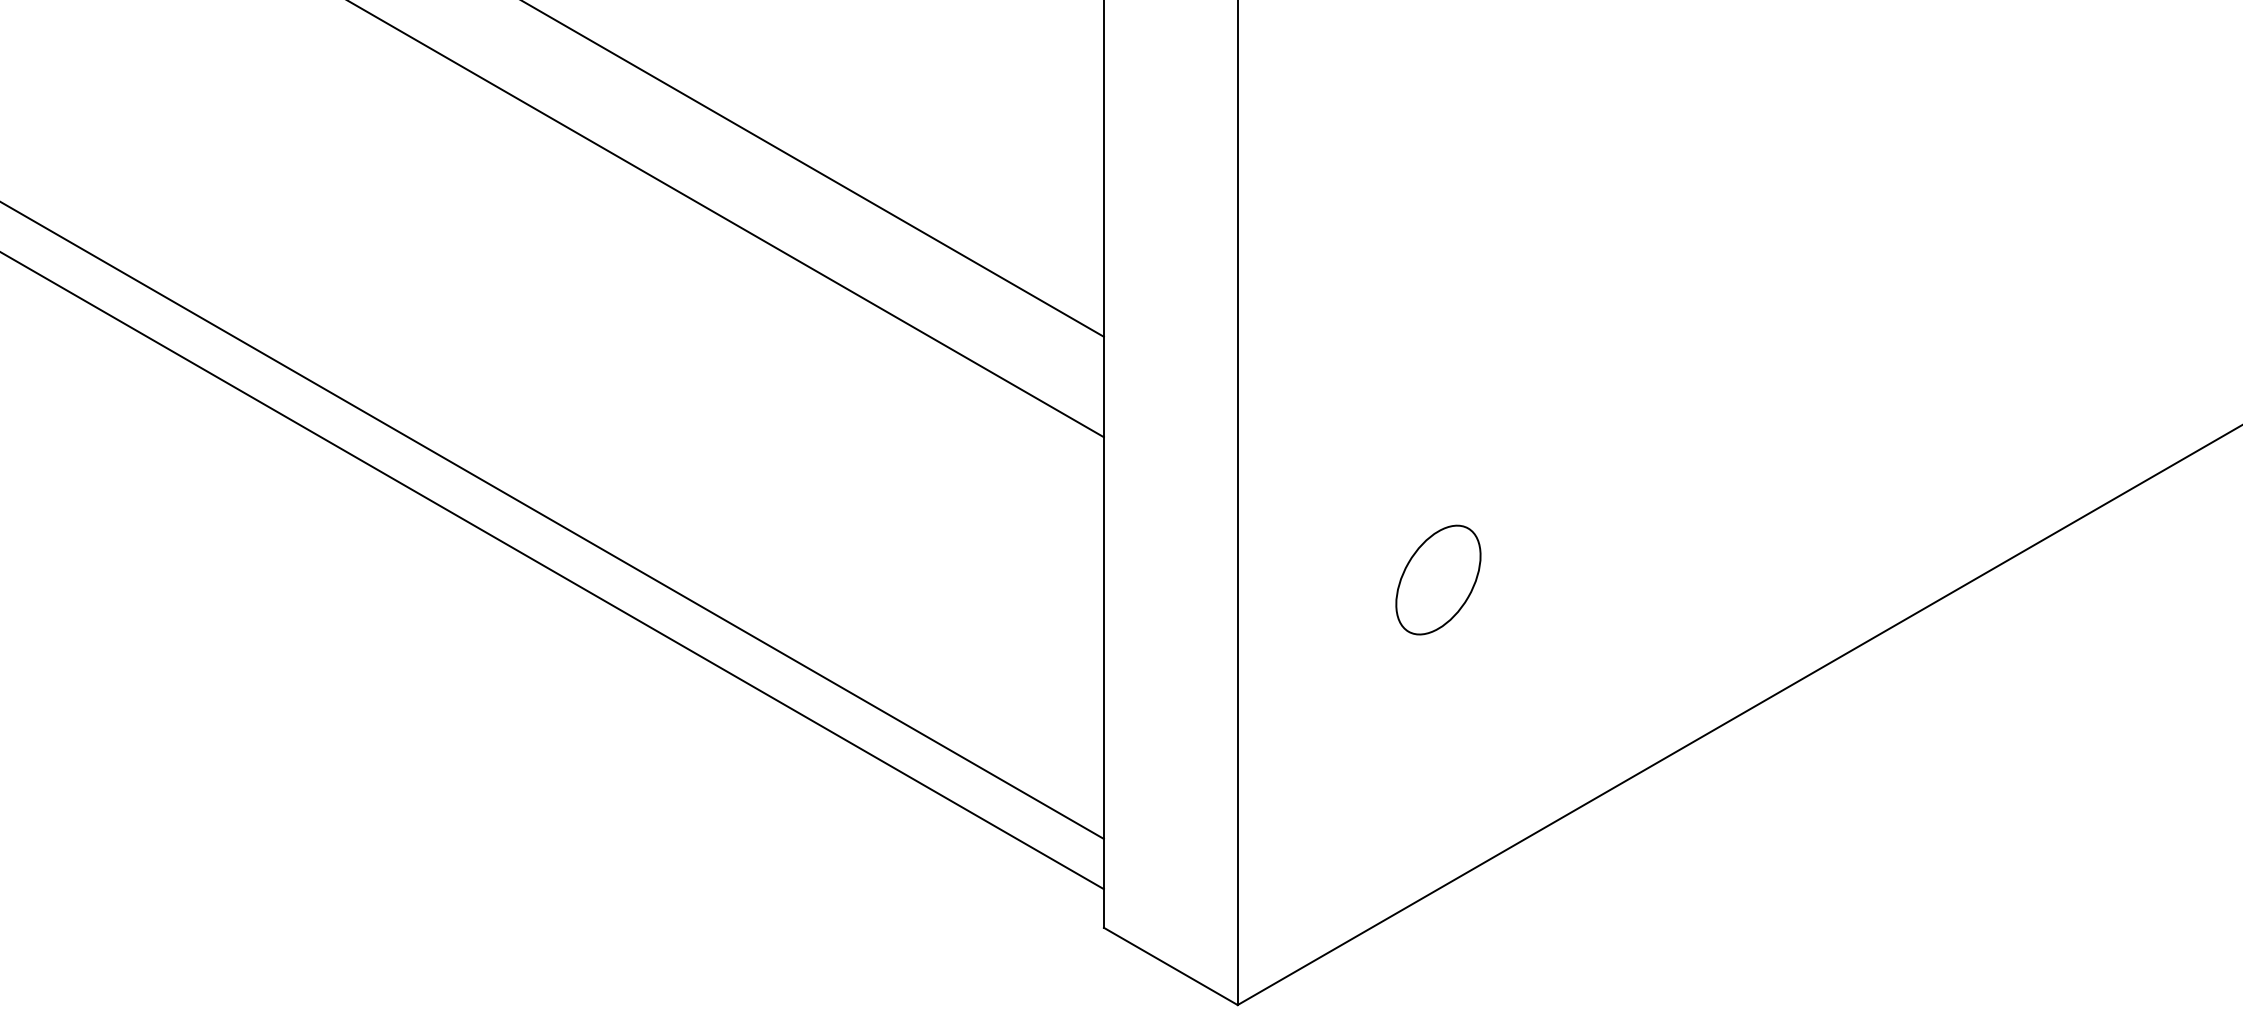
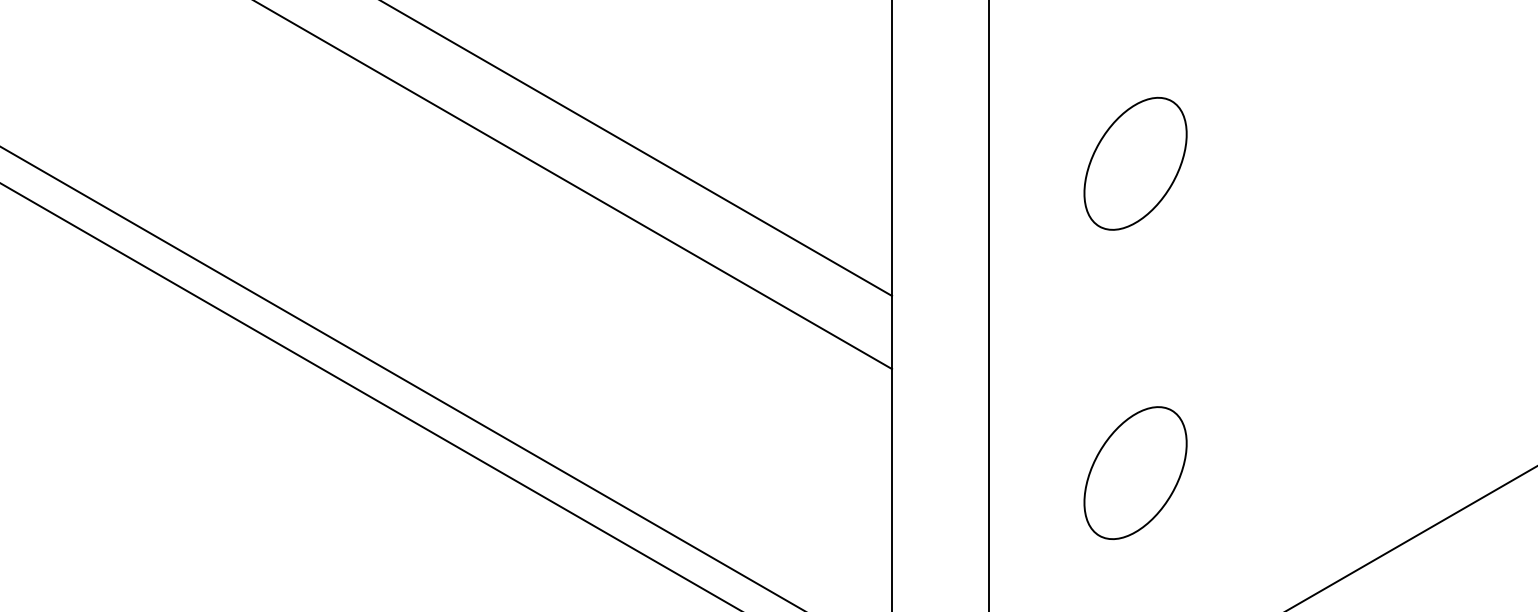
part: (1438, 154) -> (1135, 163), added
part: (1438, 579) -> (1135, 472), size x1.67

